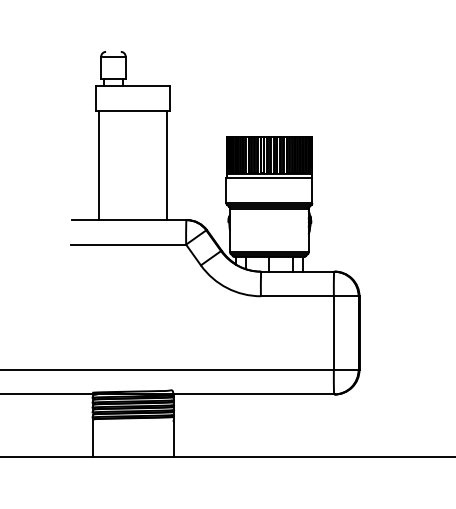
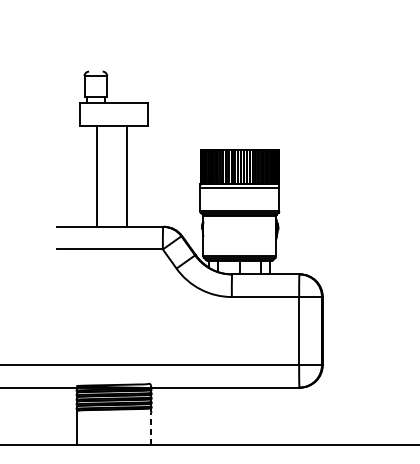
line: (99, 165) -> (96, 176), moved
line: (166, 165) -> (126, 176), moved
line: (173, 439) -> (151, 429), solid -> dashed

